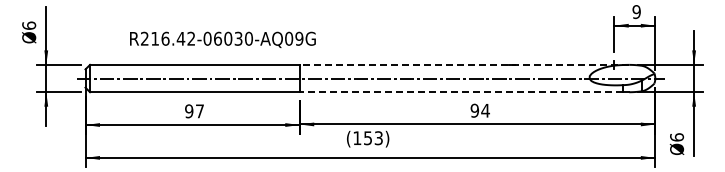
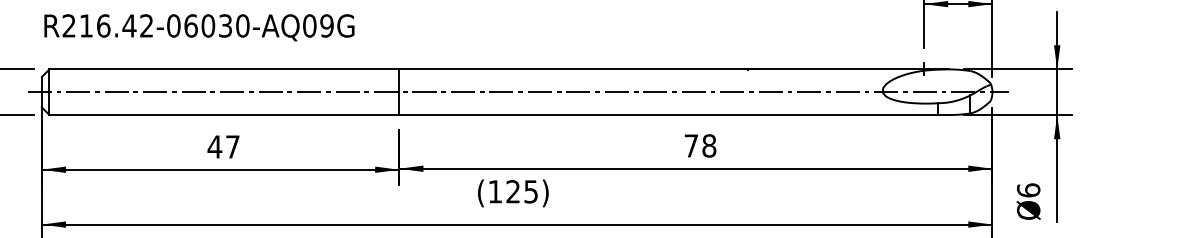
text: (222, 39) -> (198, 27), moved
line: (464, 64) -> (674, 68), dashed -> solid
line: (461, 92) -> (669, 115), dashed -> solid
text: (479, 110) -> (699, 145), 94 -> 78
text: (188, 111) -> (213, 147), 97 -> 47
text: (373, 138) -> (522, 192), (153) -> (125)

